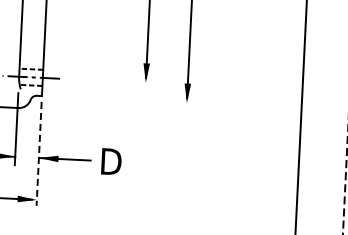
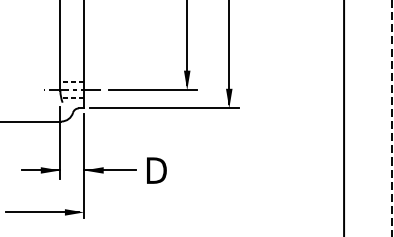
line: (111, 81) -> (152, 90), added
line: (121, 100) -> (163, 108), added
line: (39, 154) -> (84, 166), dashed -> solid

